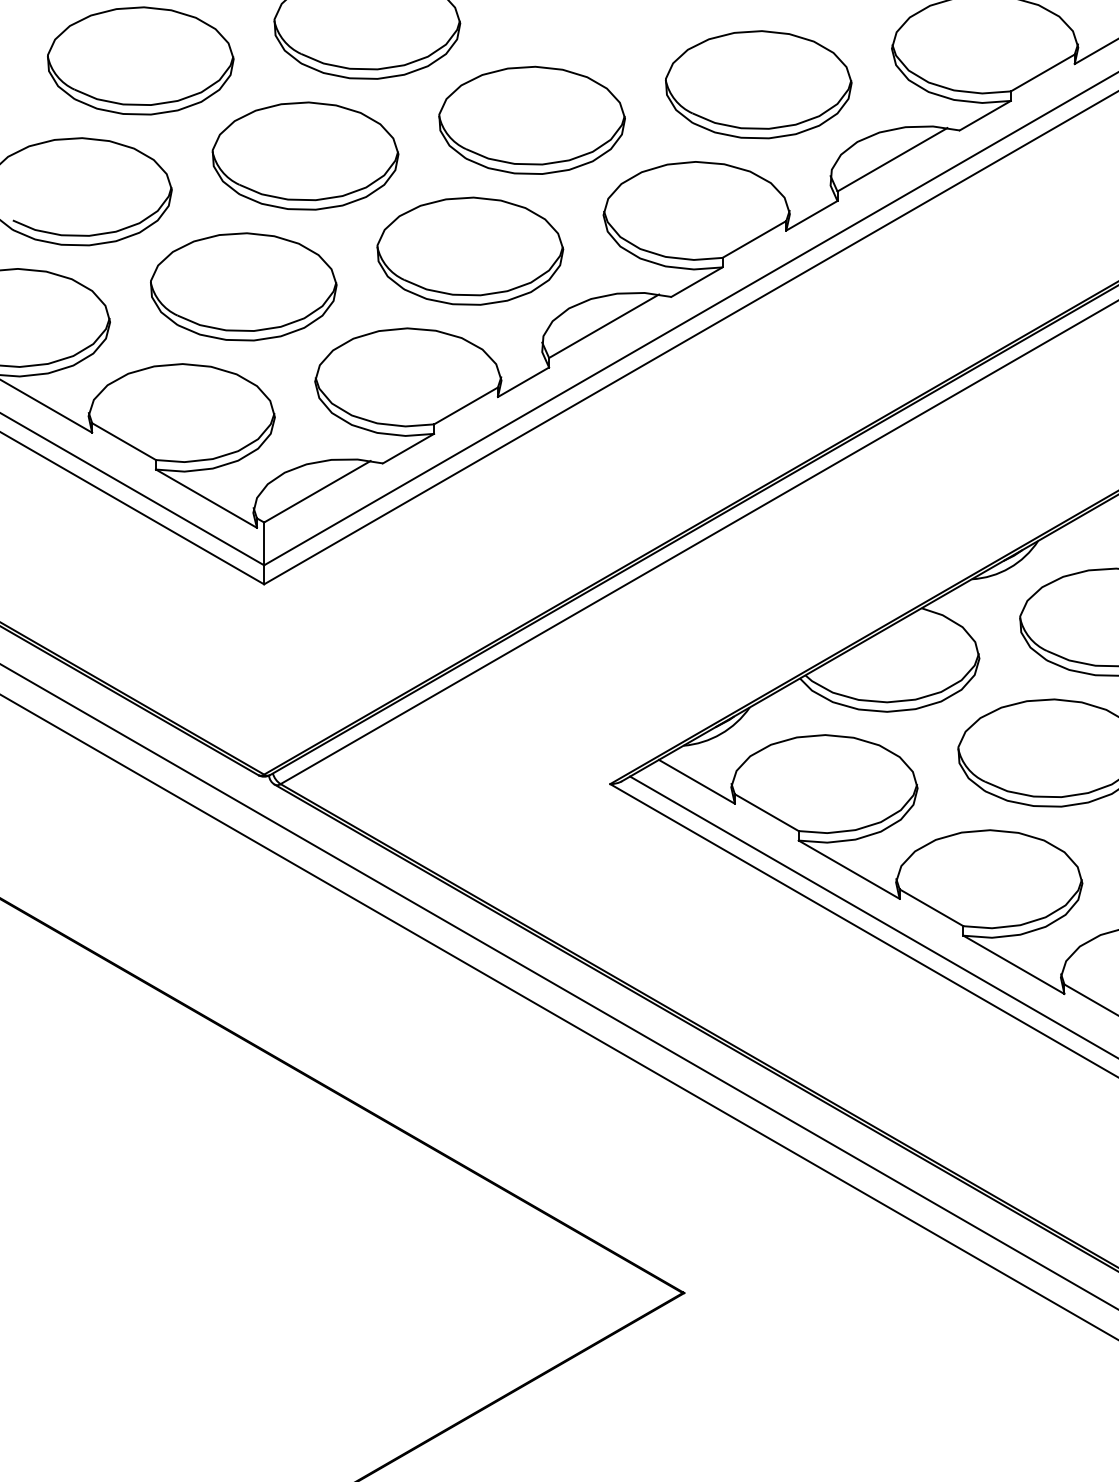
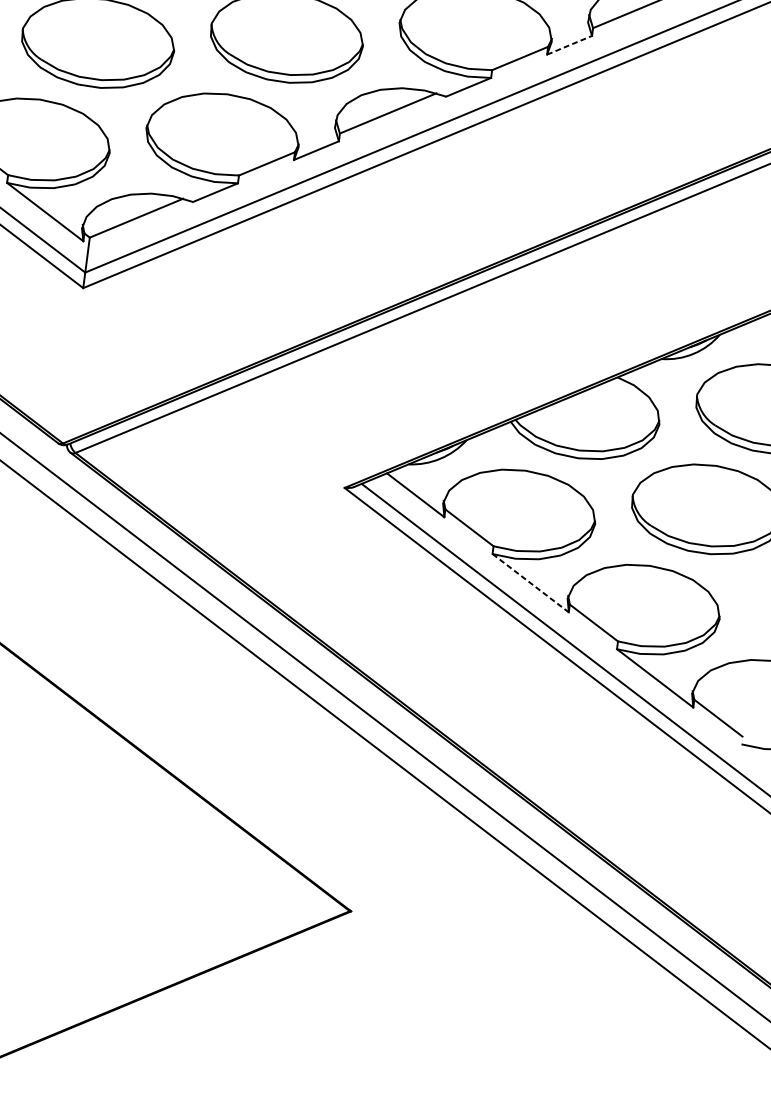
line: (811, 215) -> (569, 44), solid -> dashed
line: (849, 869) -> (530, 583), solid -> dashed

